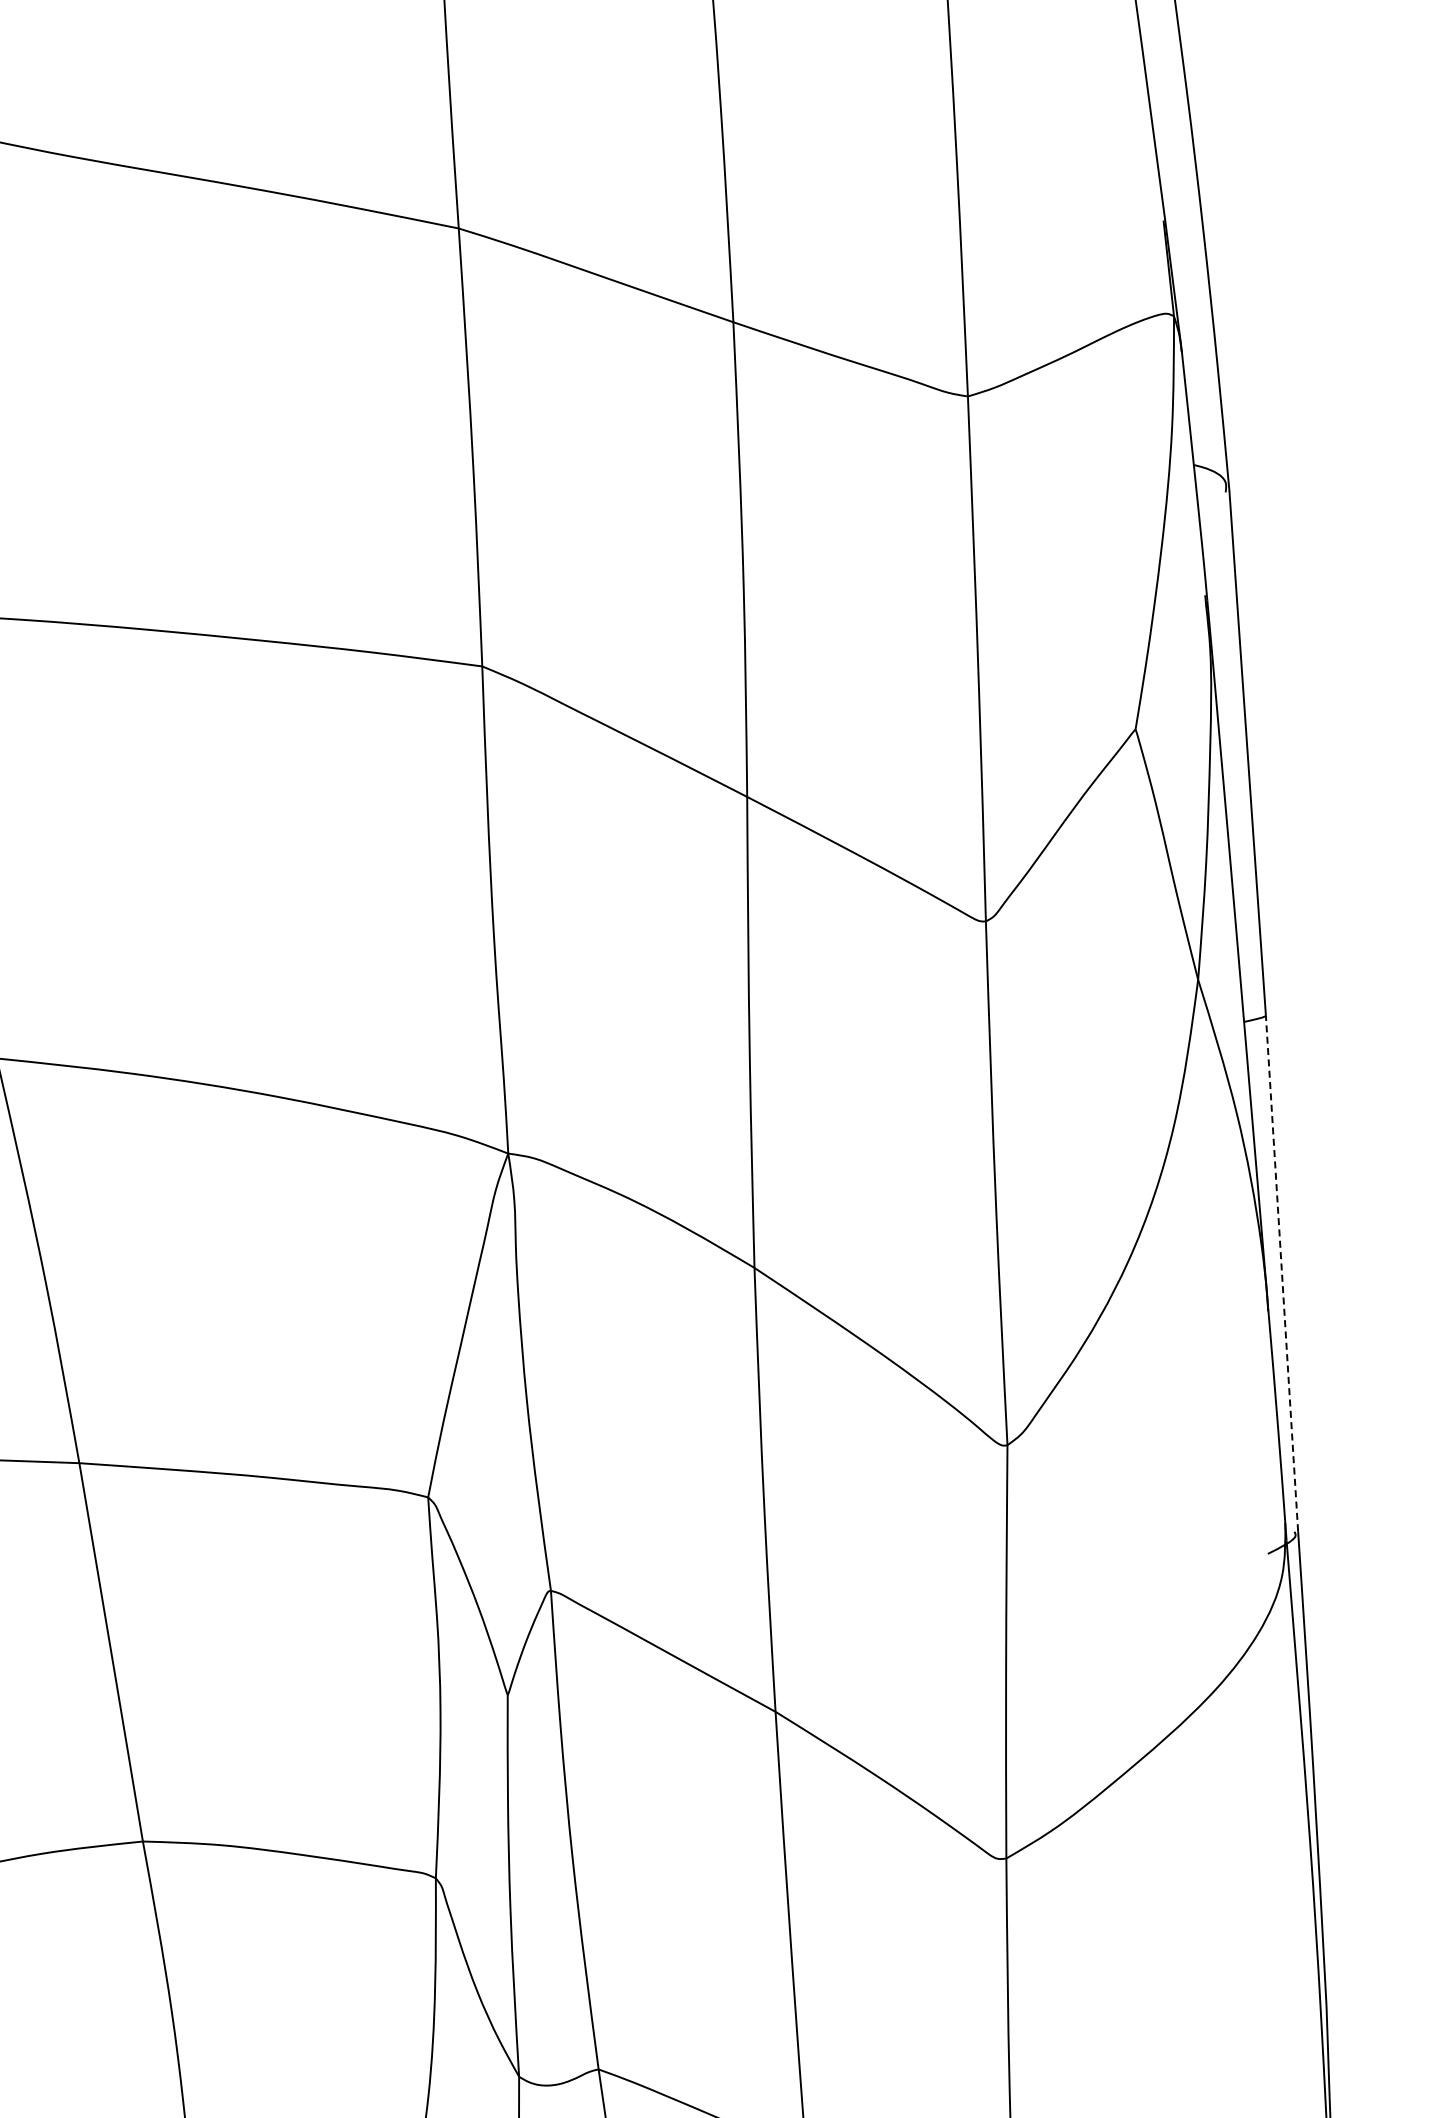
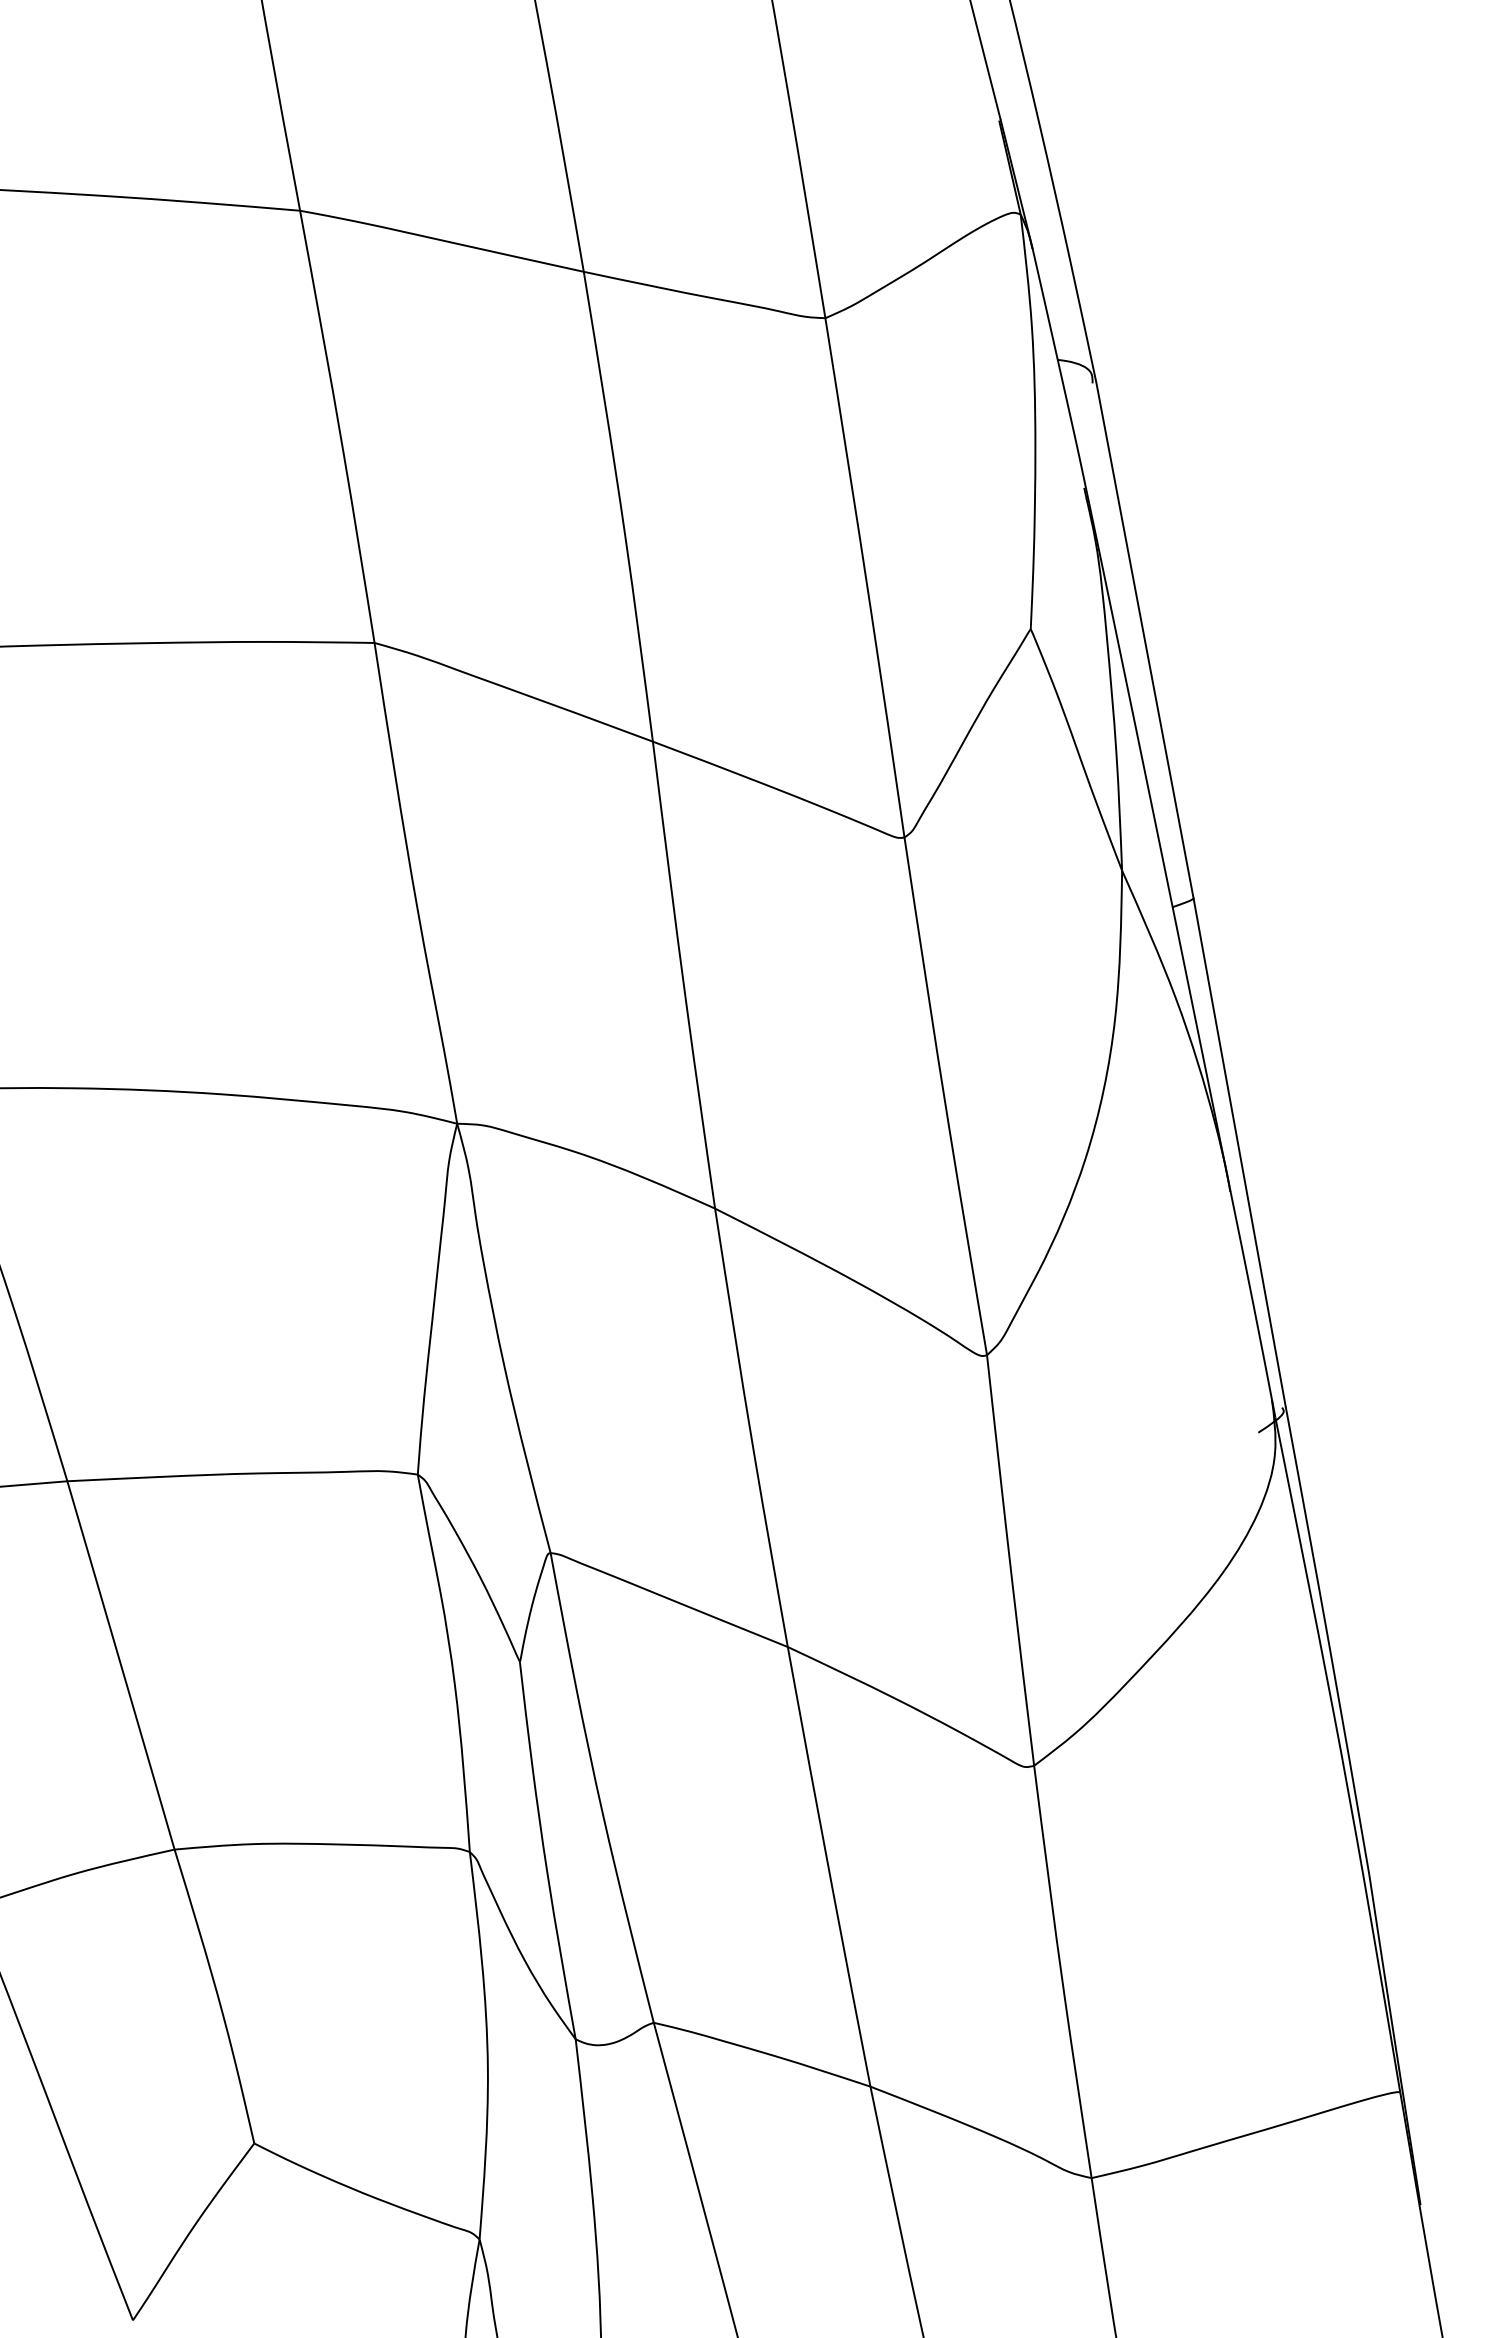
line: (1281, 1273) -> (1239, 1152), dashed -> solid

